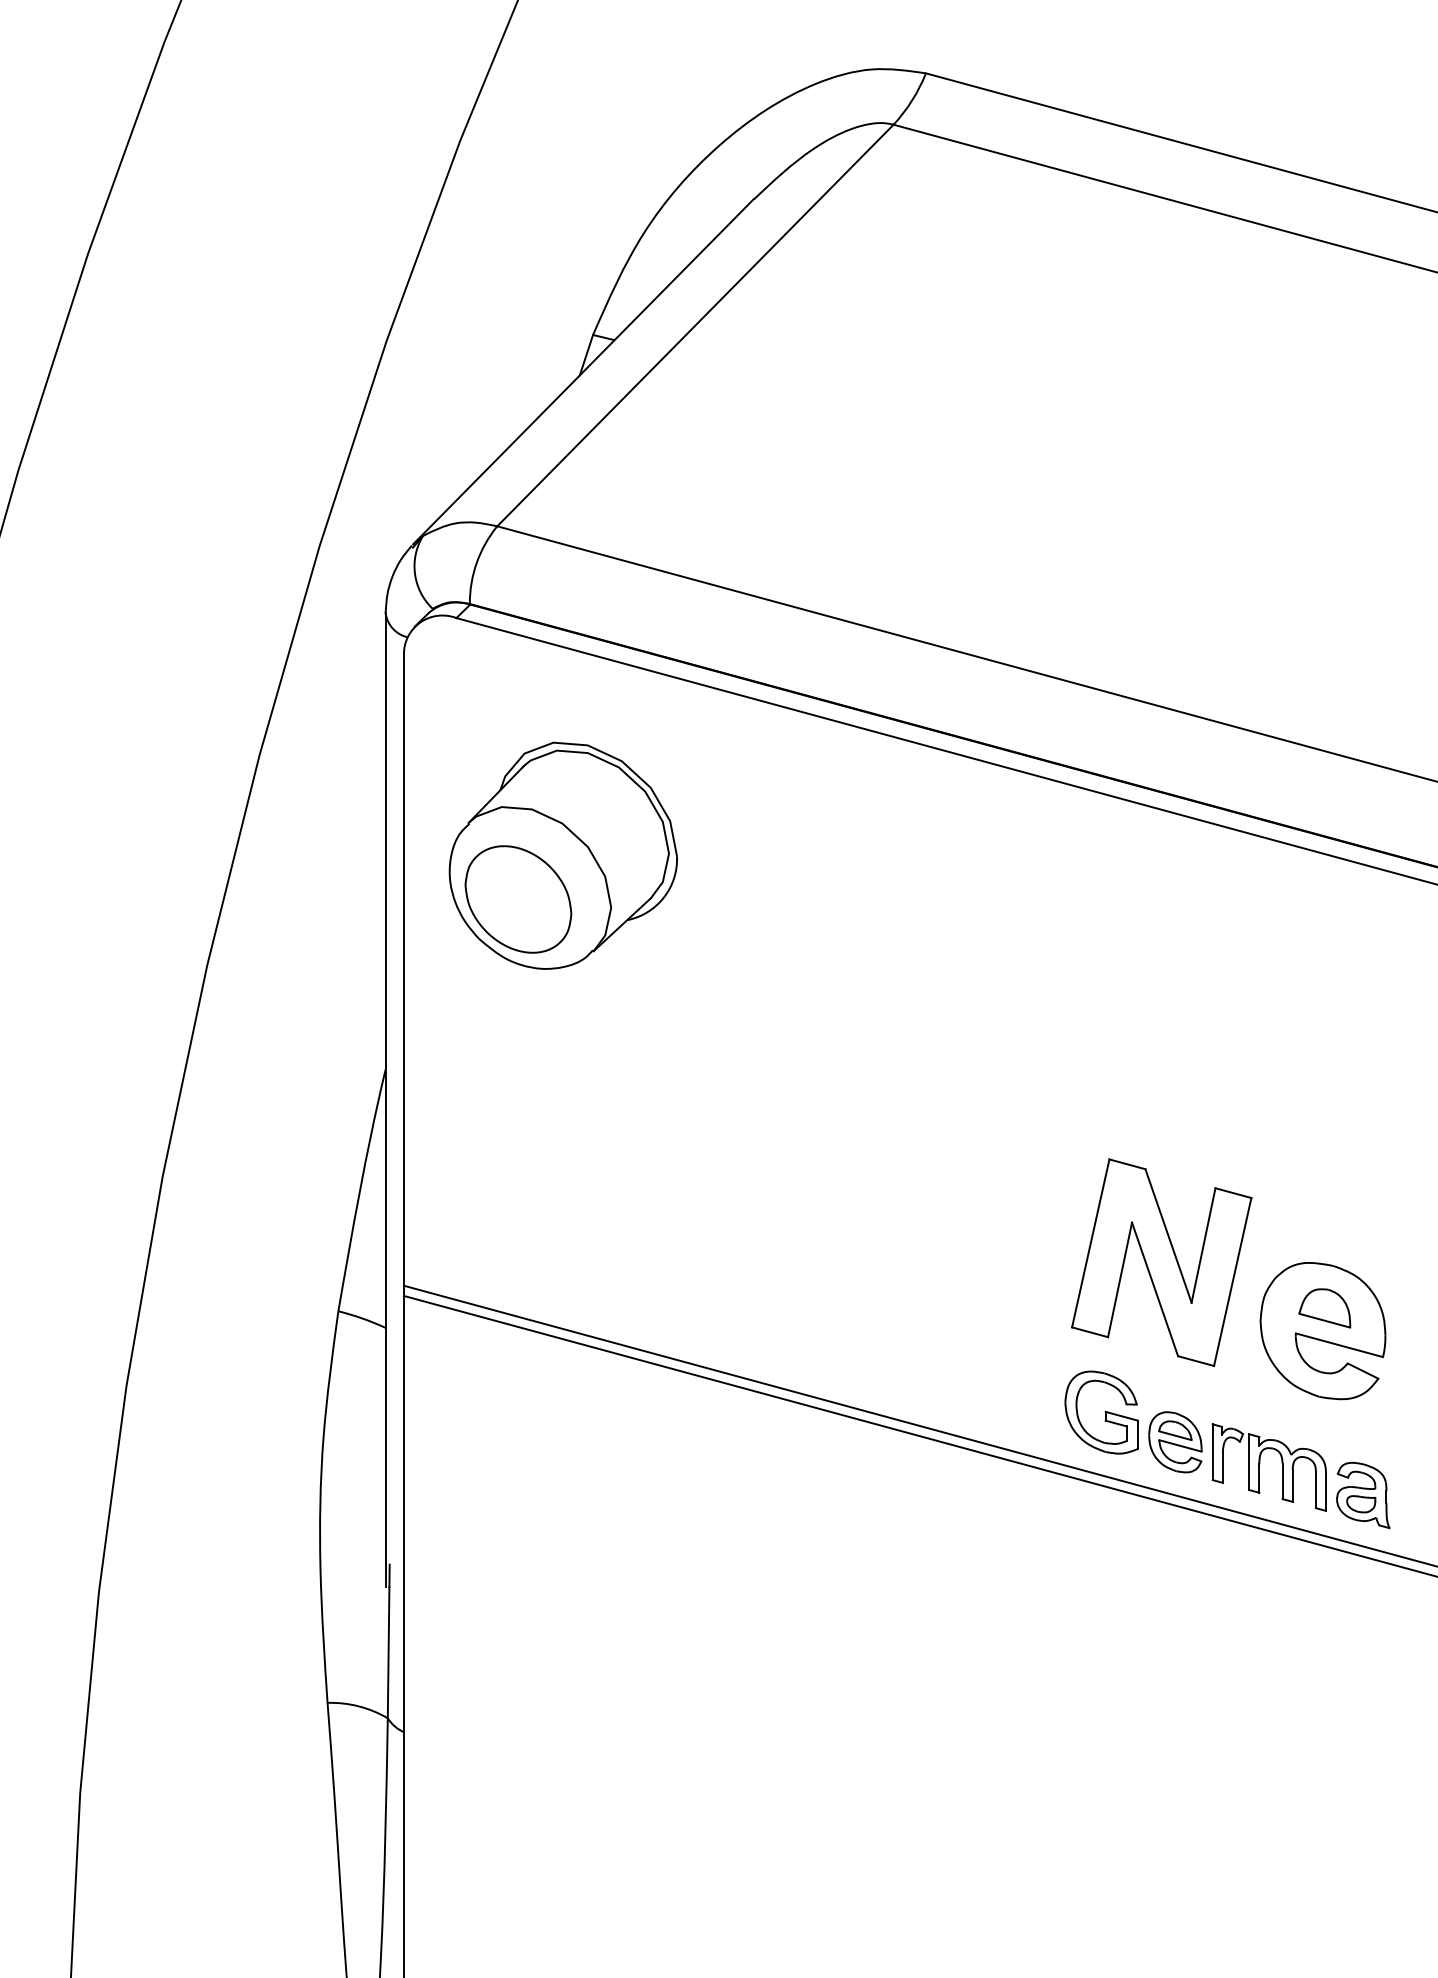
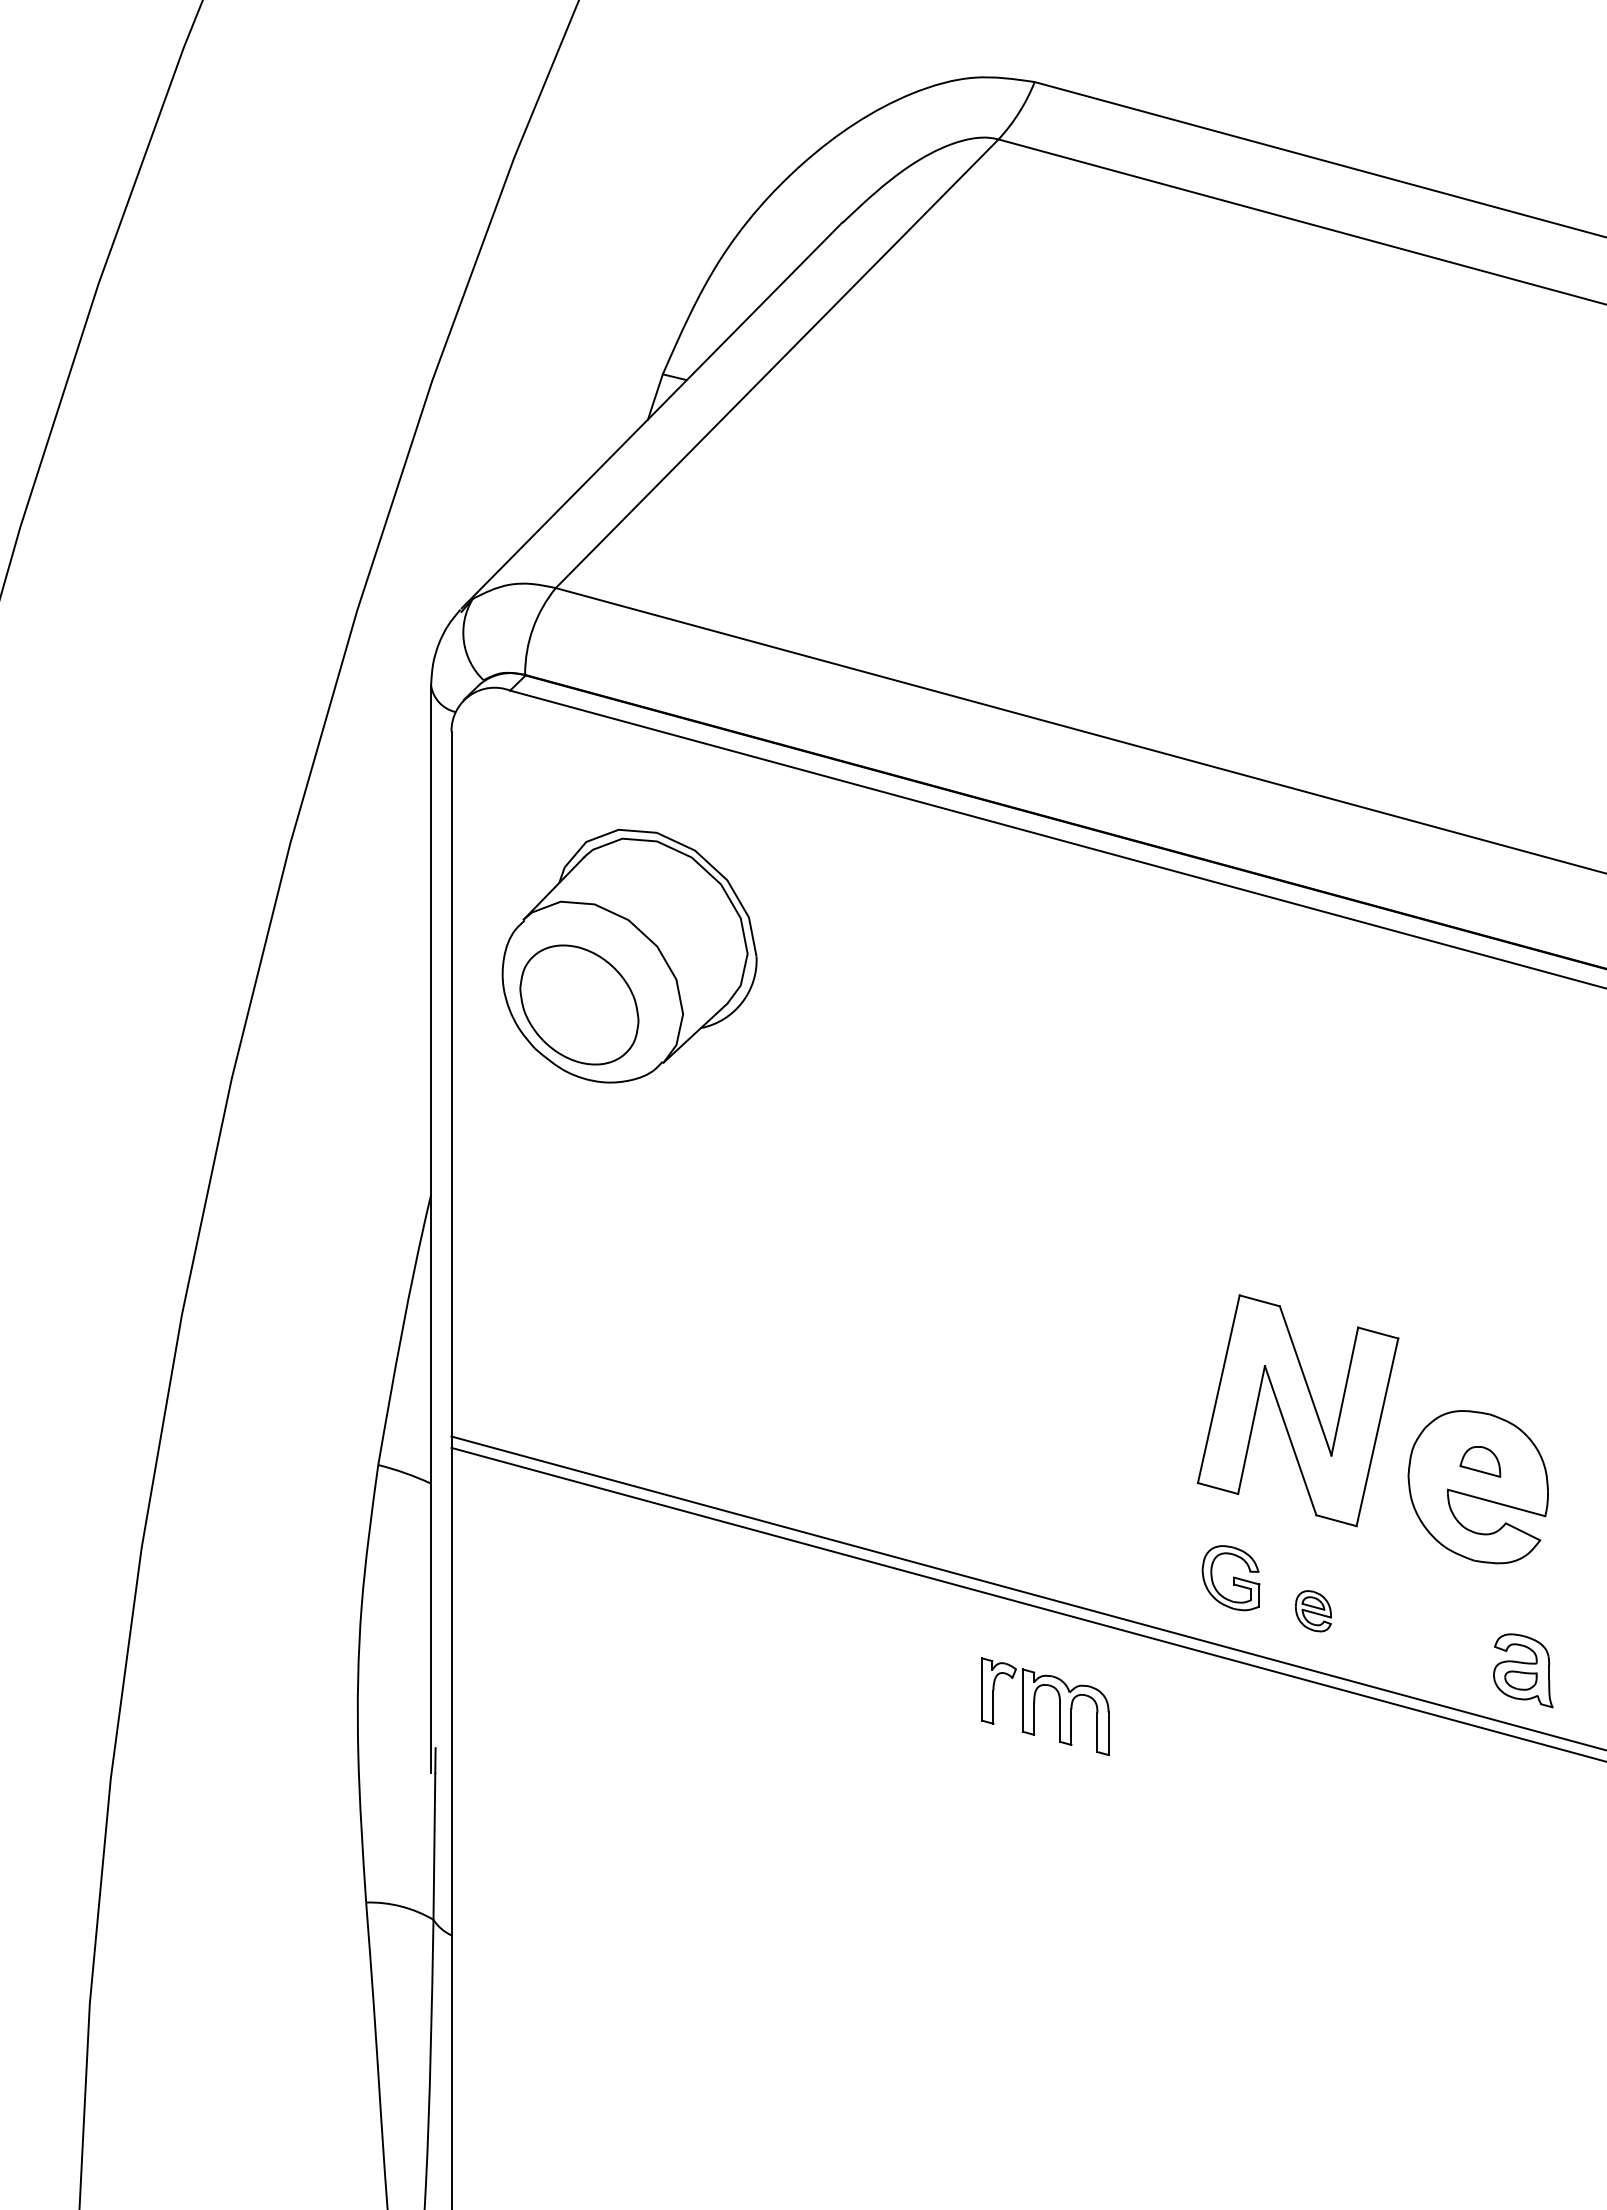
part: (1324, 1308) -> (1480, 1461), size x0.7
part: (1101, 1411) -> (1230, 1577), size x0.7
part: (1175, 1441) -> (1313, 1610), size x0.6
part: (1260, 1463) -> (1035, 1702), moved

